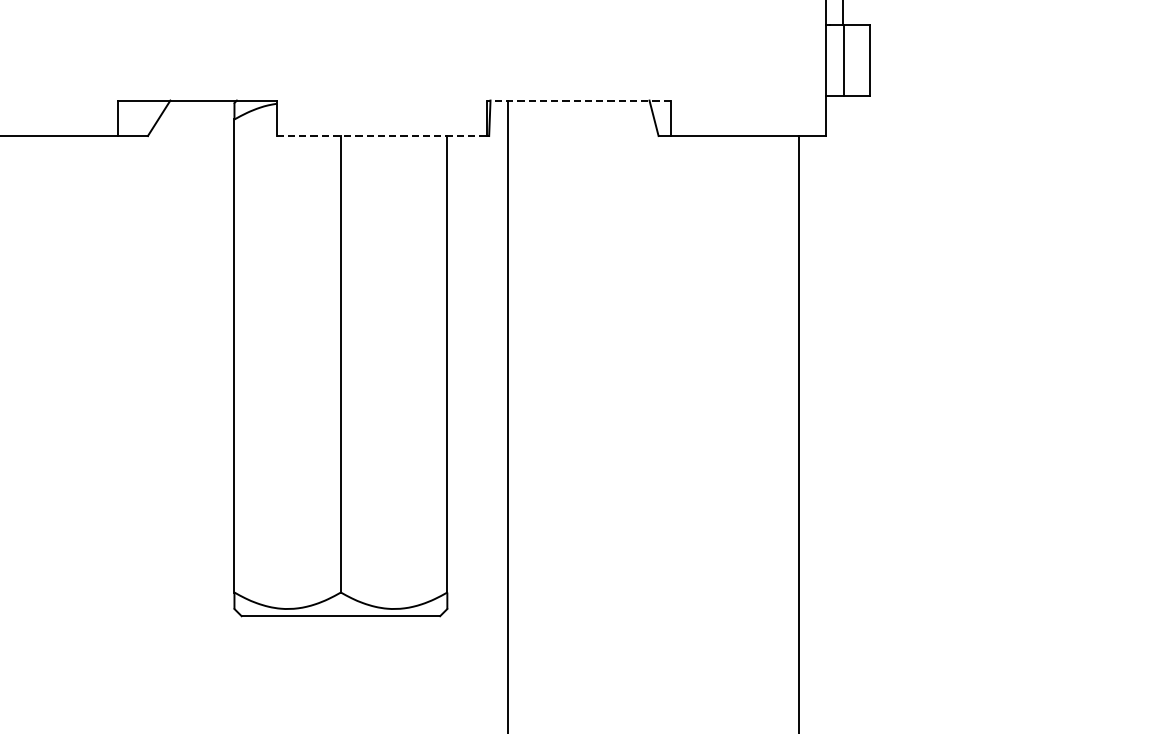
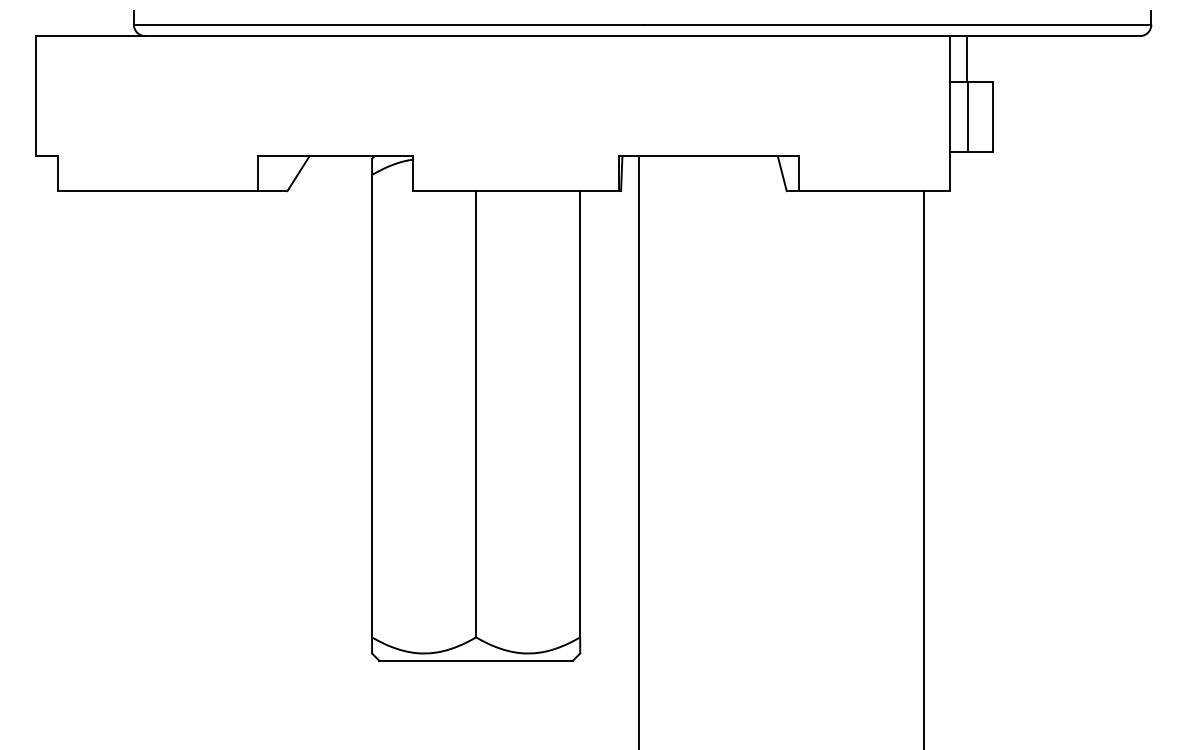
line: (578, 100) -> (708, 156), dashed -> solid
line: (382, 136) -> (516, 191), dashed -> solid

